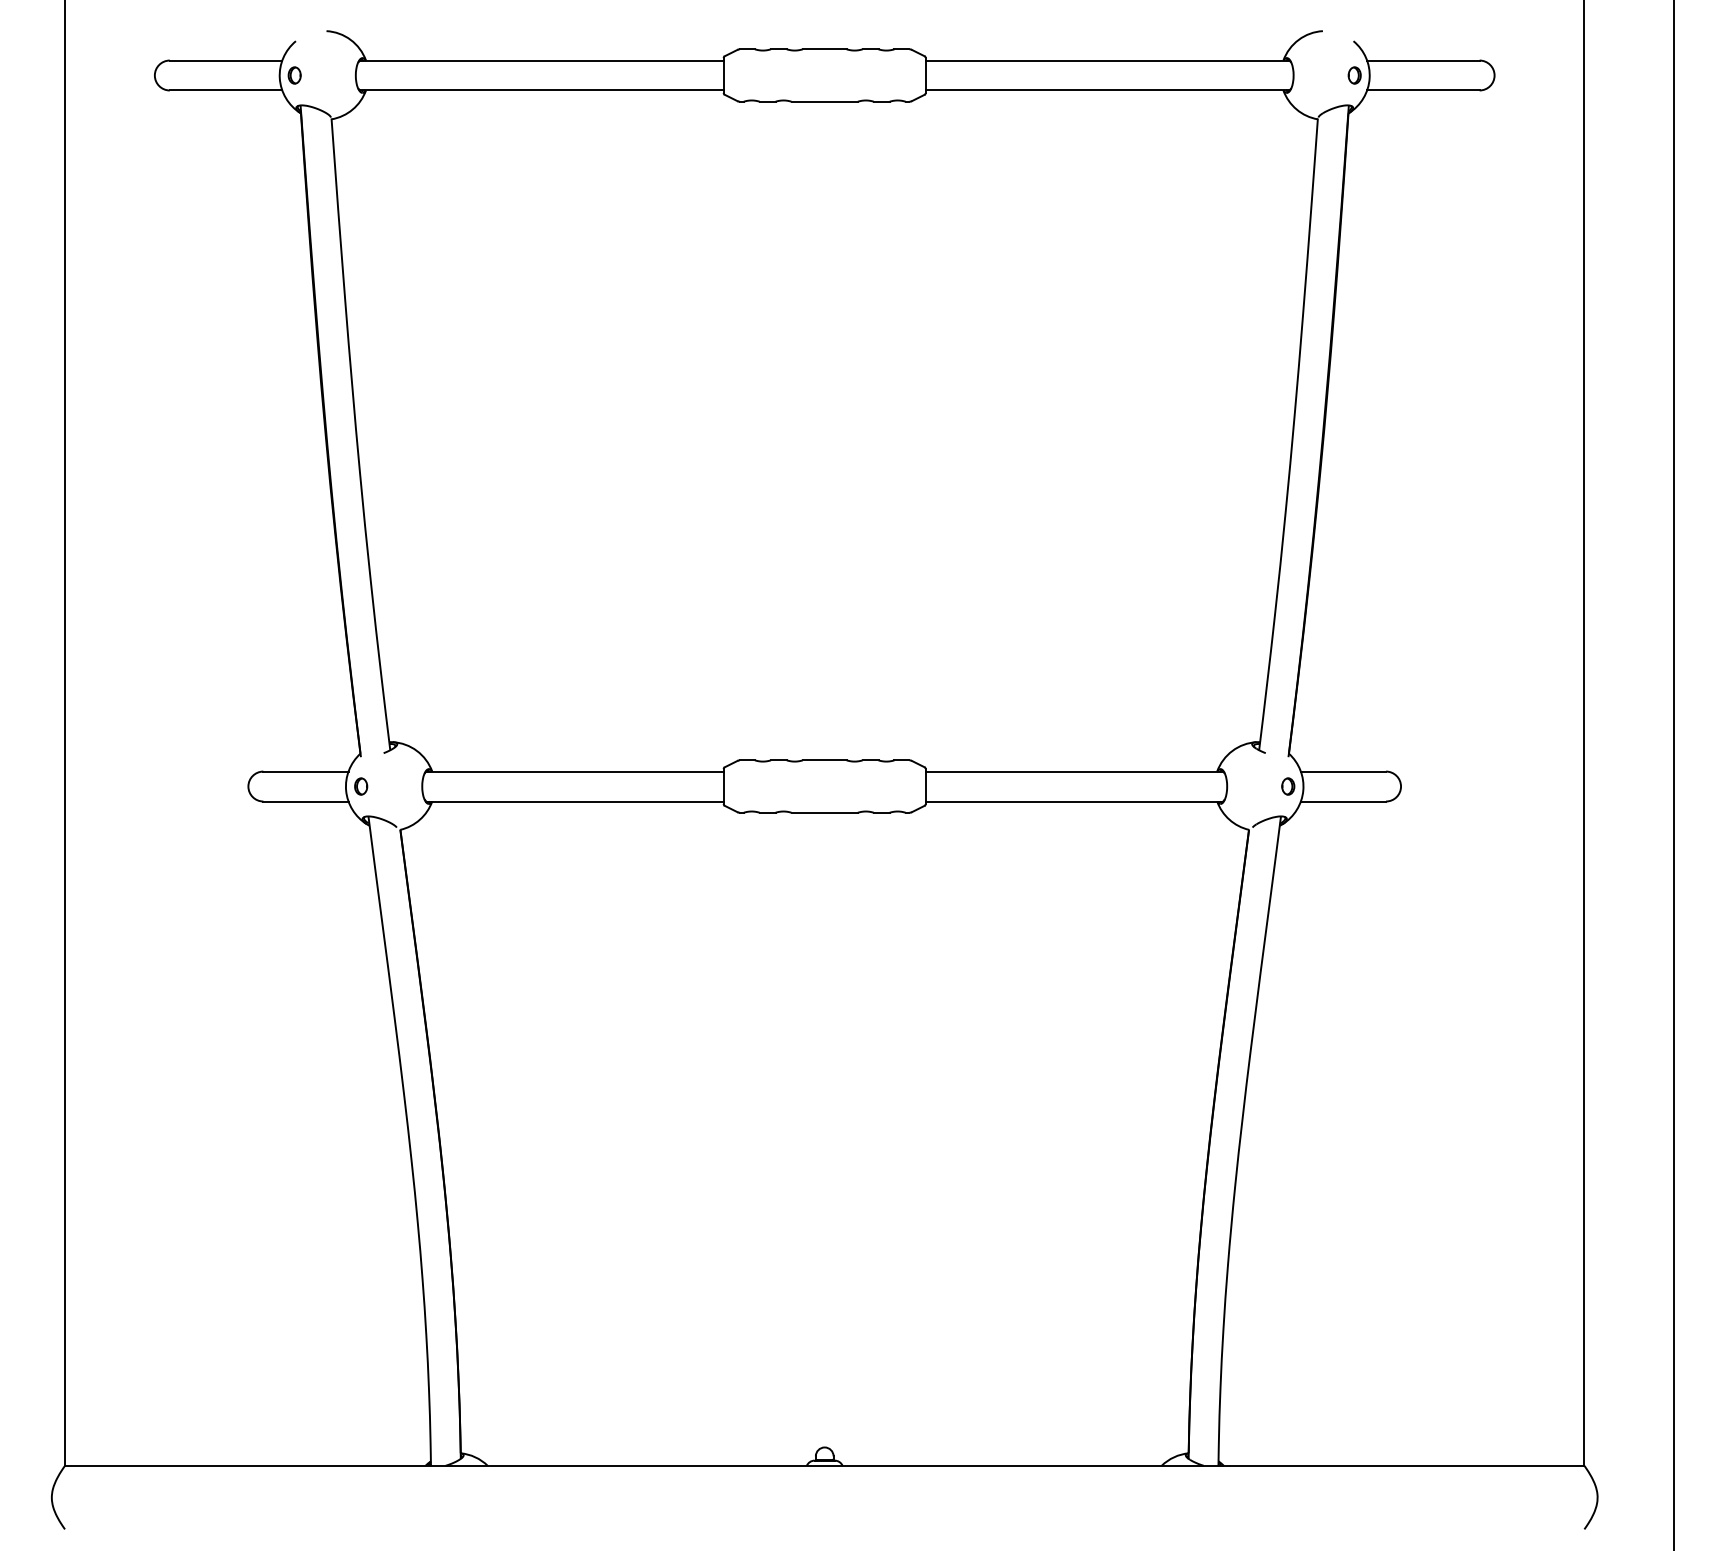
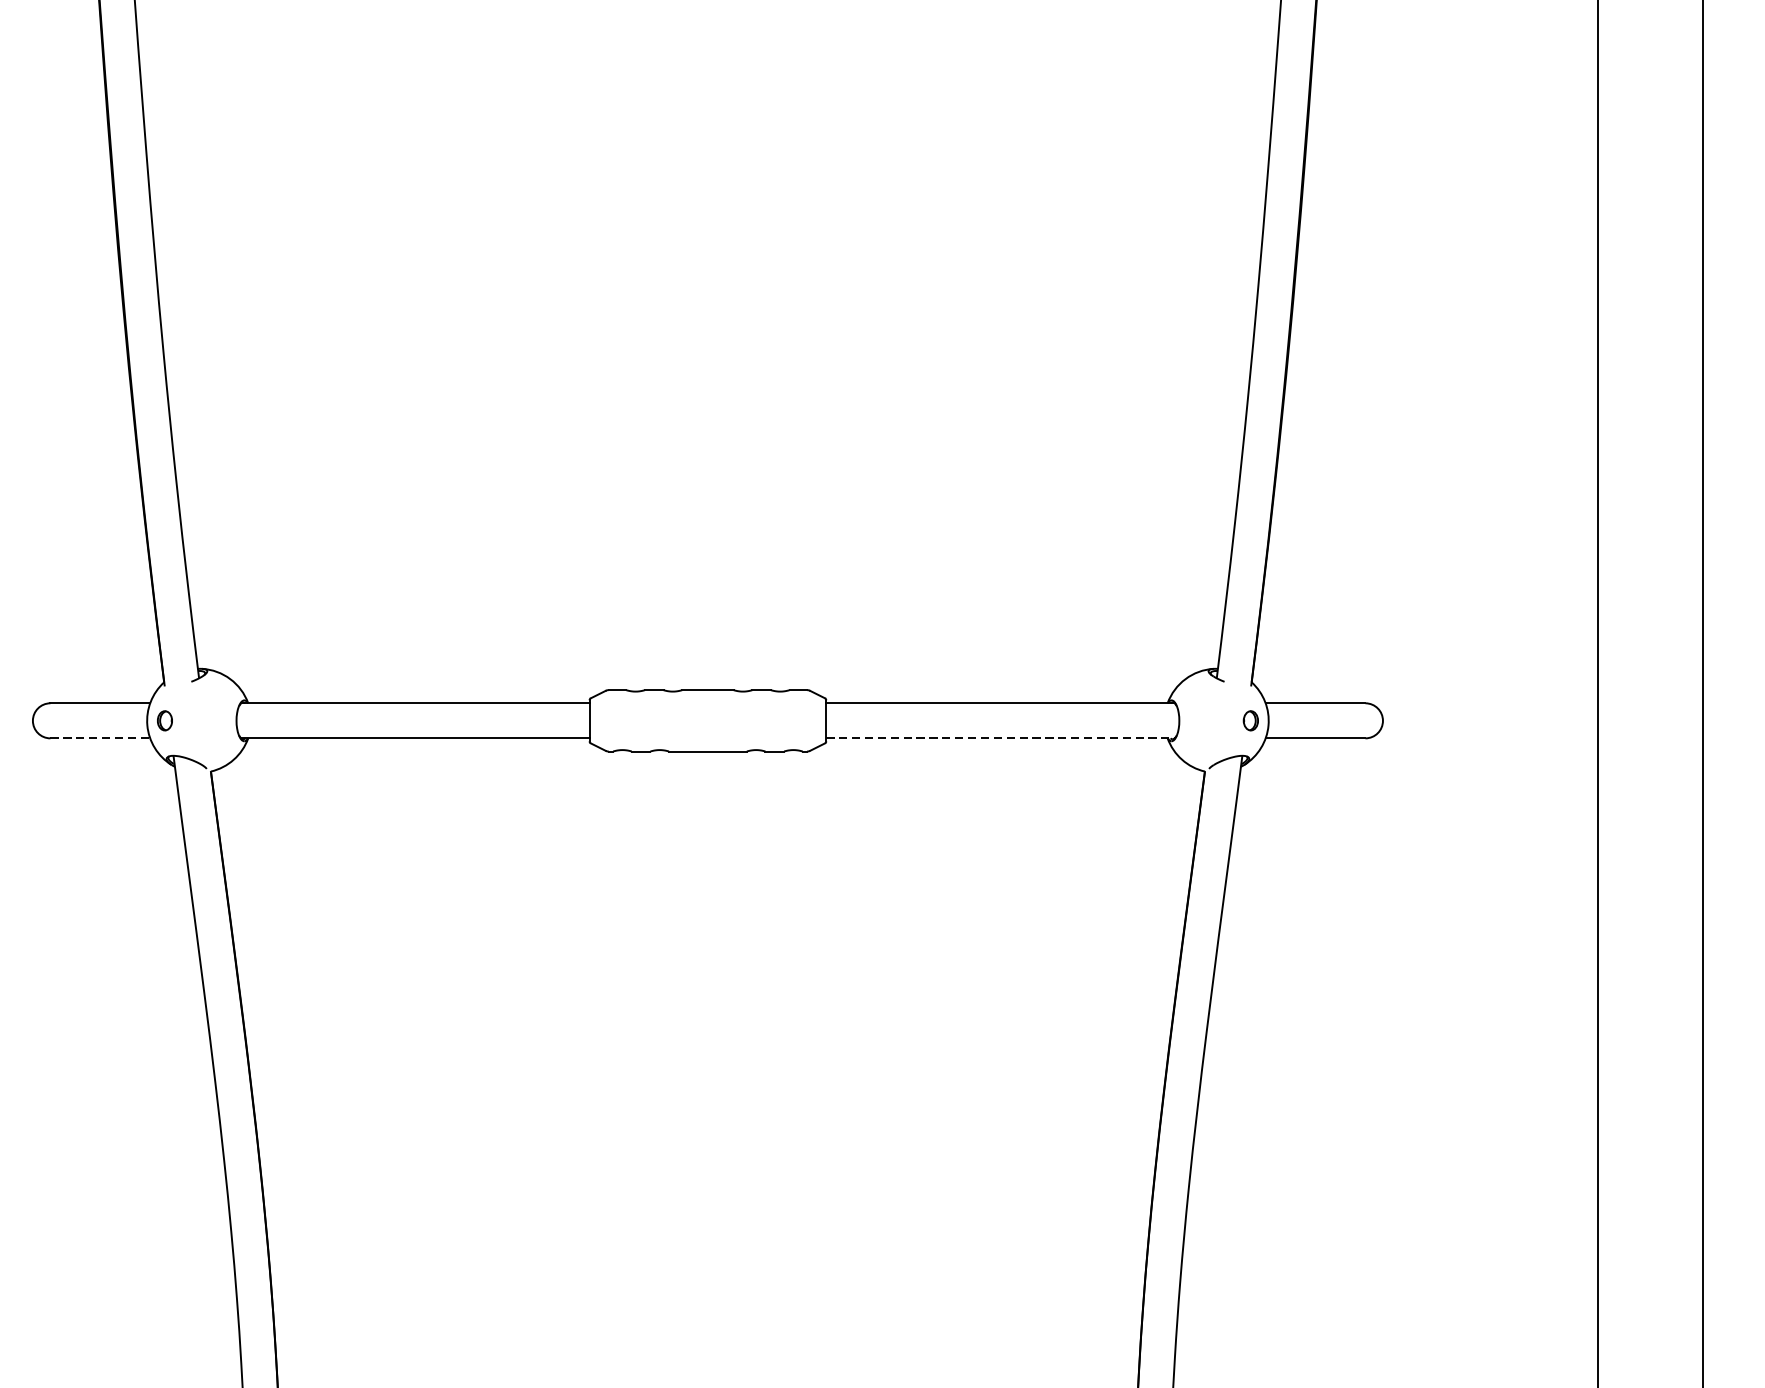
line: (305, 801) -> (99, 738), solid -> dashed
line: (1074, 801) -> (1000, 738), solid -> dashed

